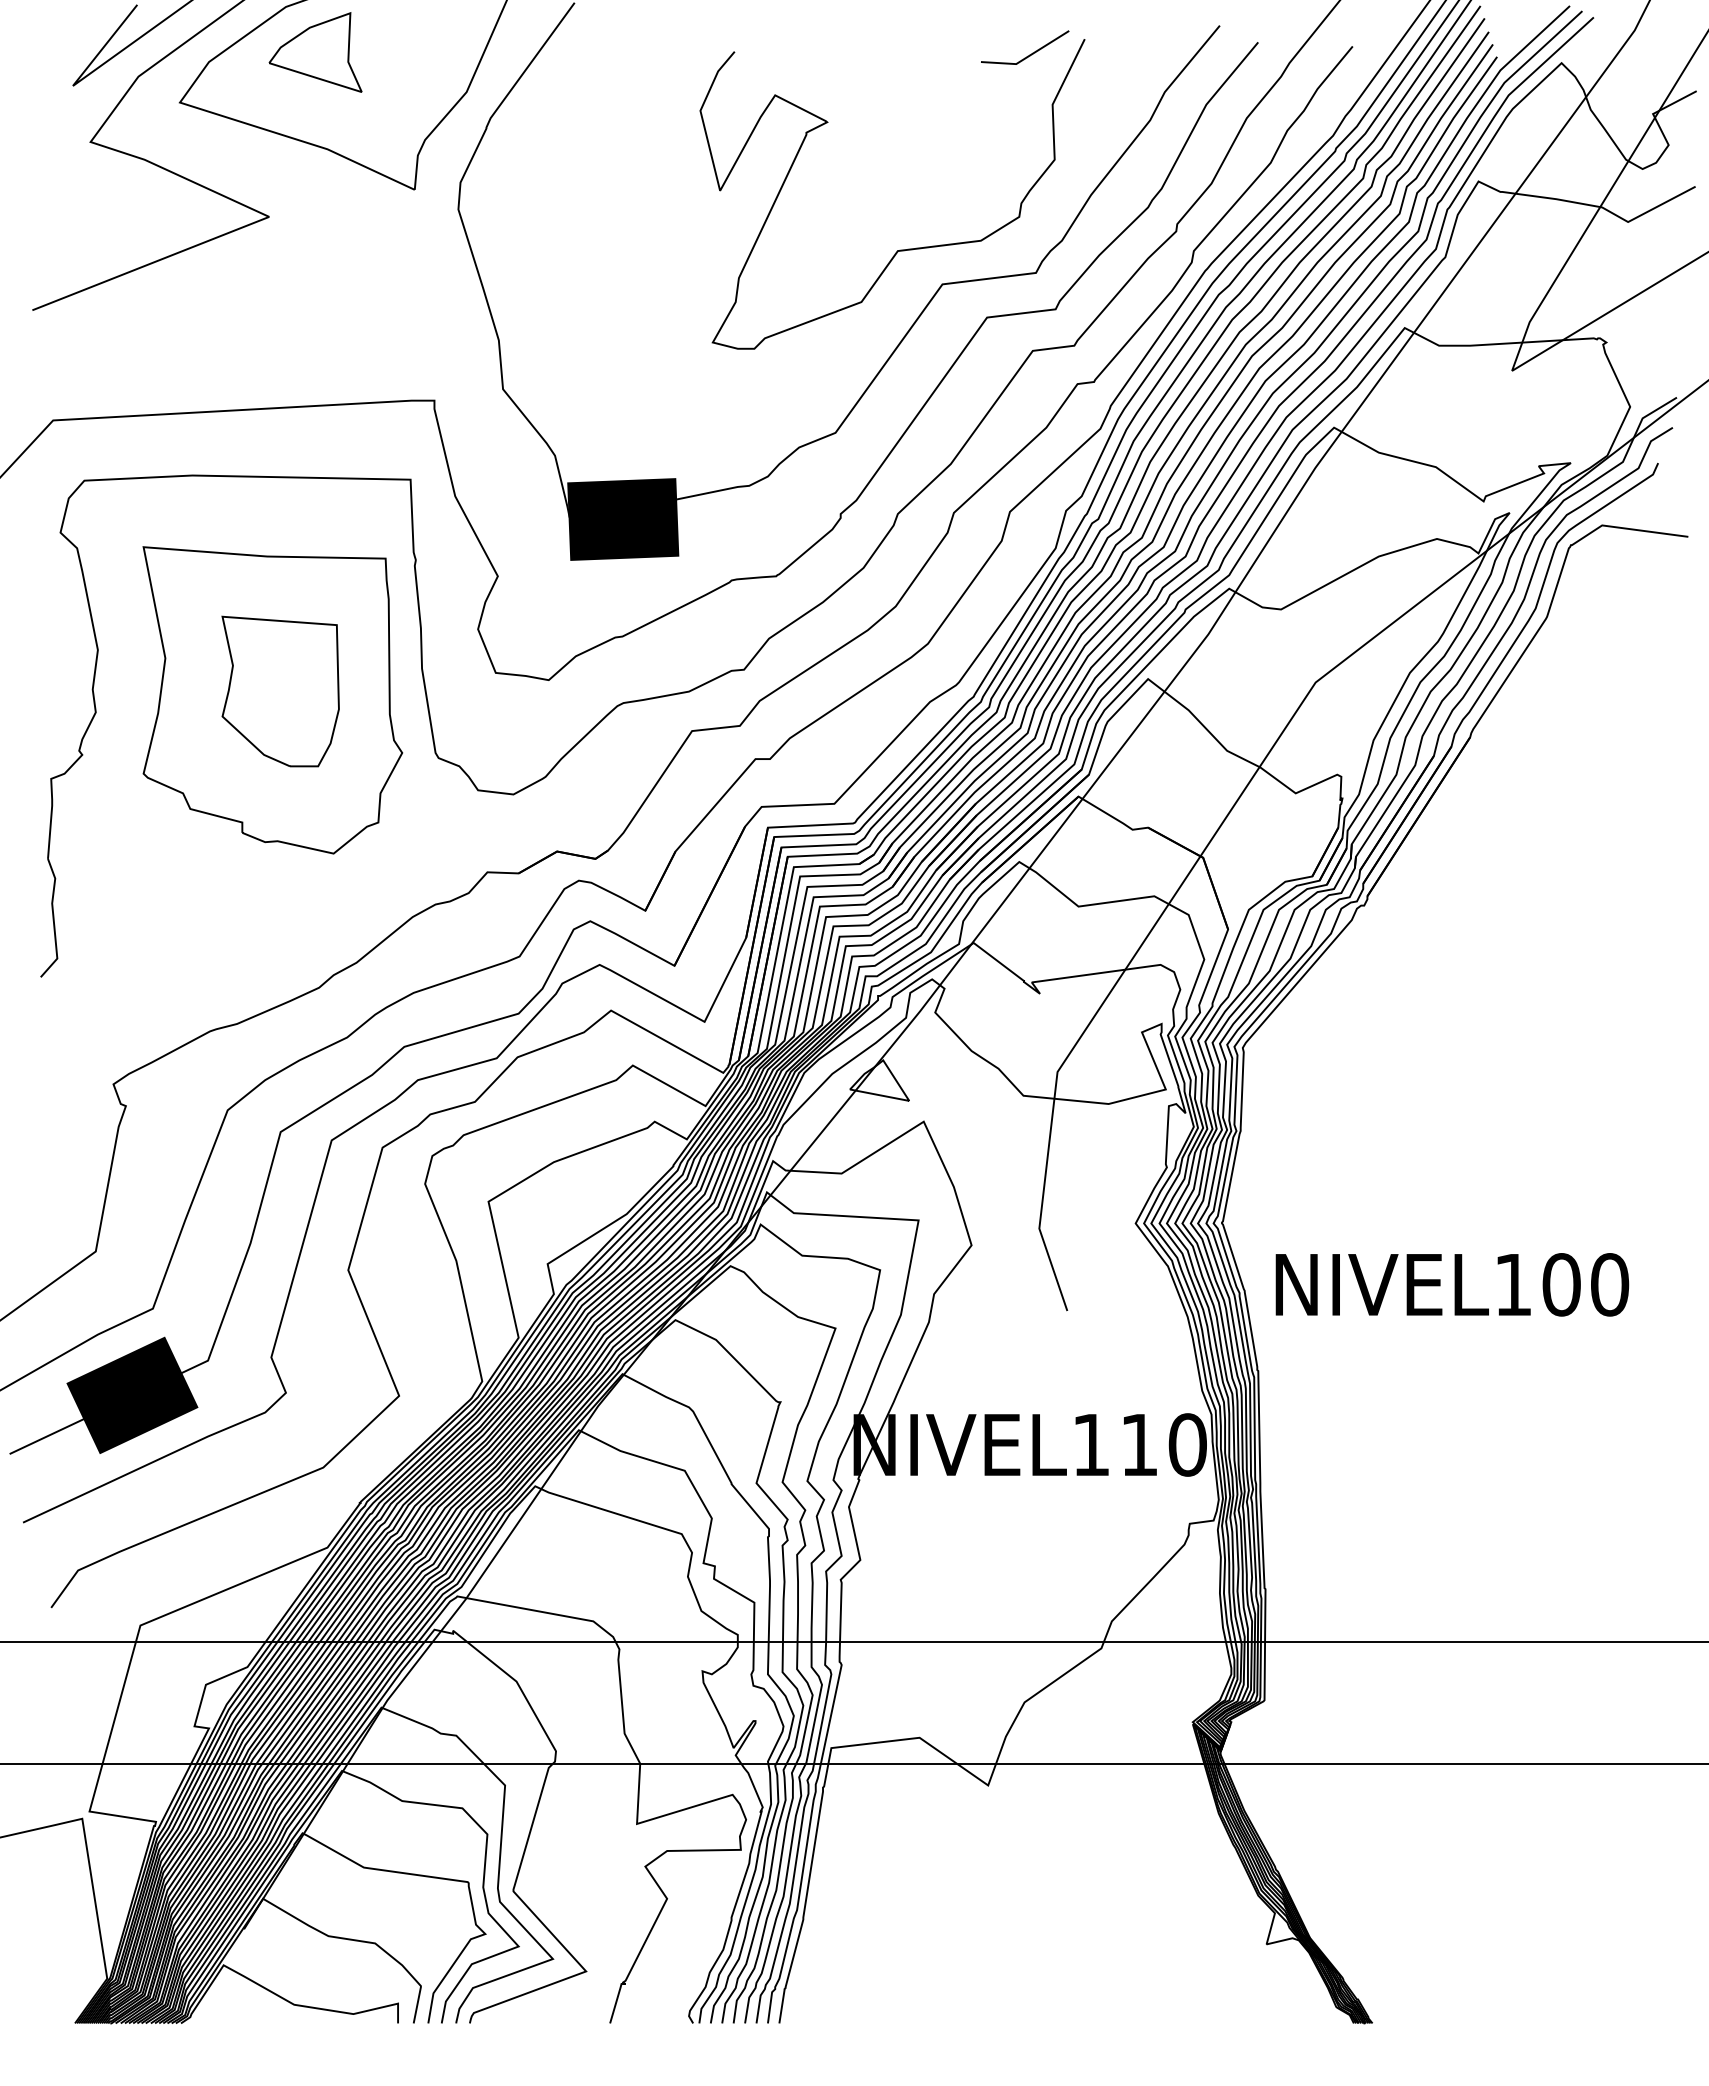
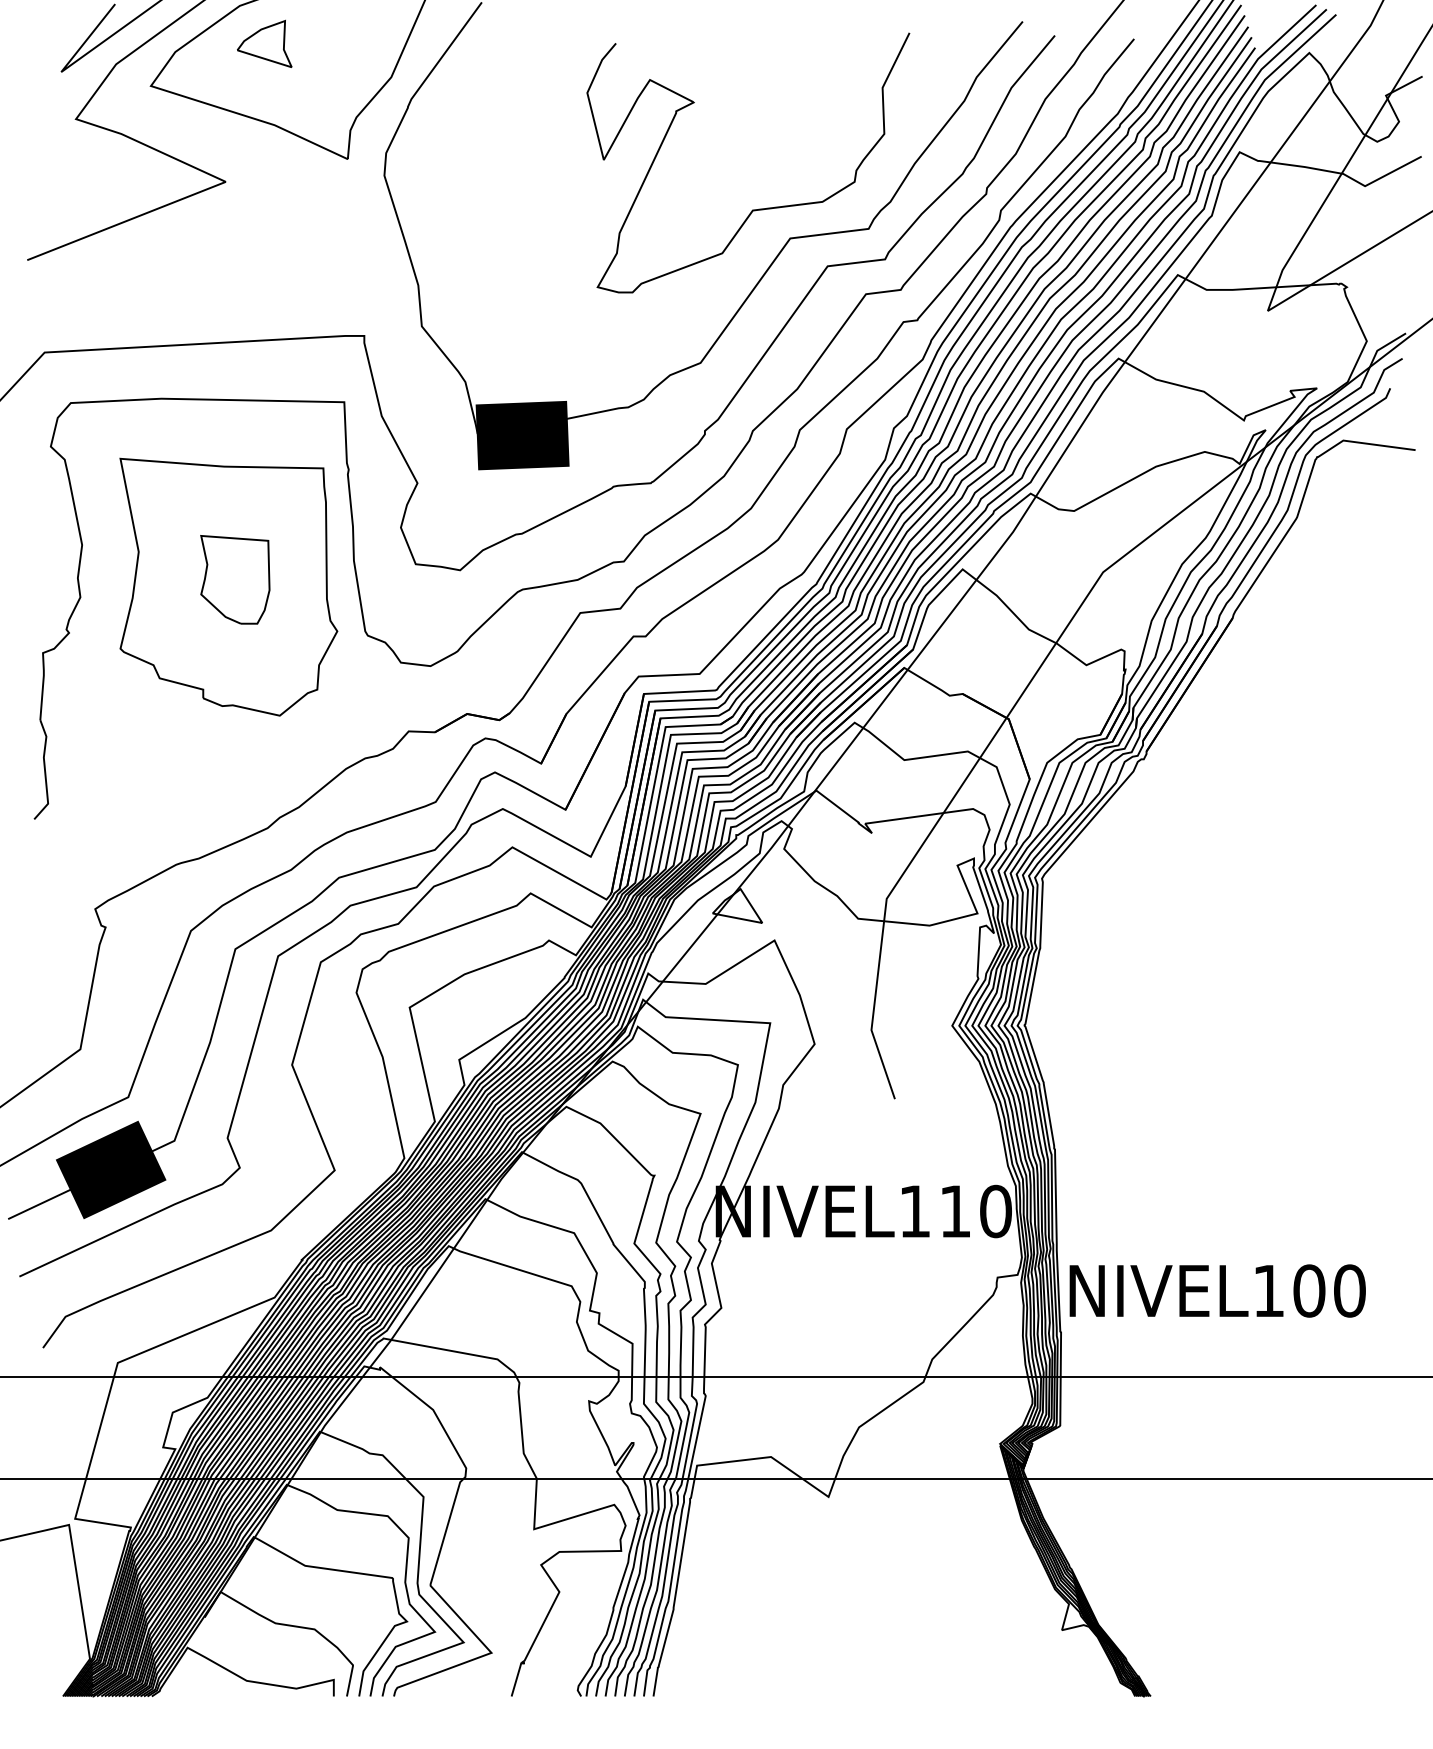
part: (315, 52) -> (264, 44), size x0.7
line: (1029, 54) -> (863, 45), removed
part: (280, 691) -> (235, 579), size x0.7
text: (1452, 1284) -> (1217, 1290), moved

